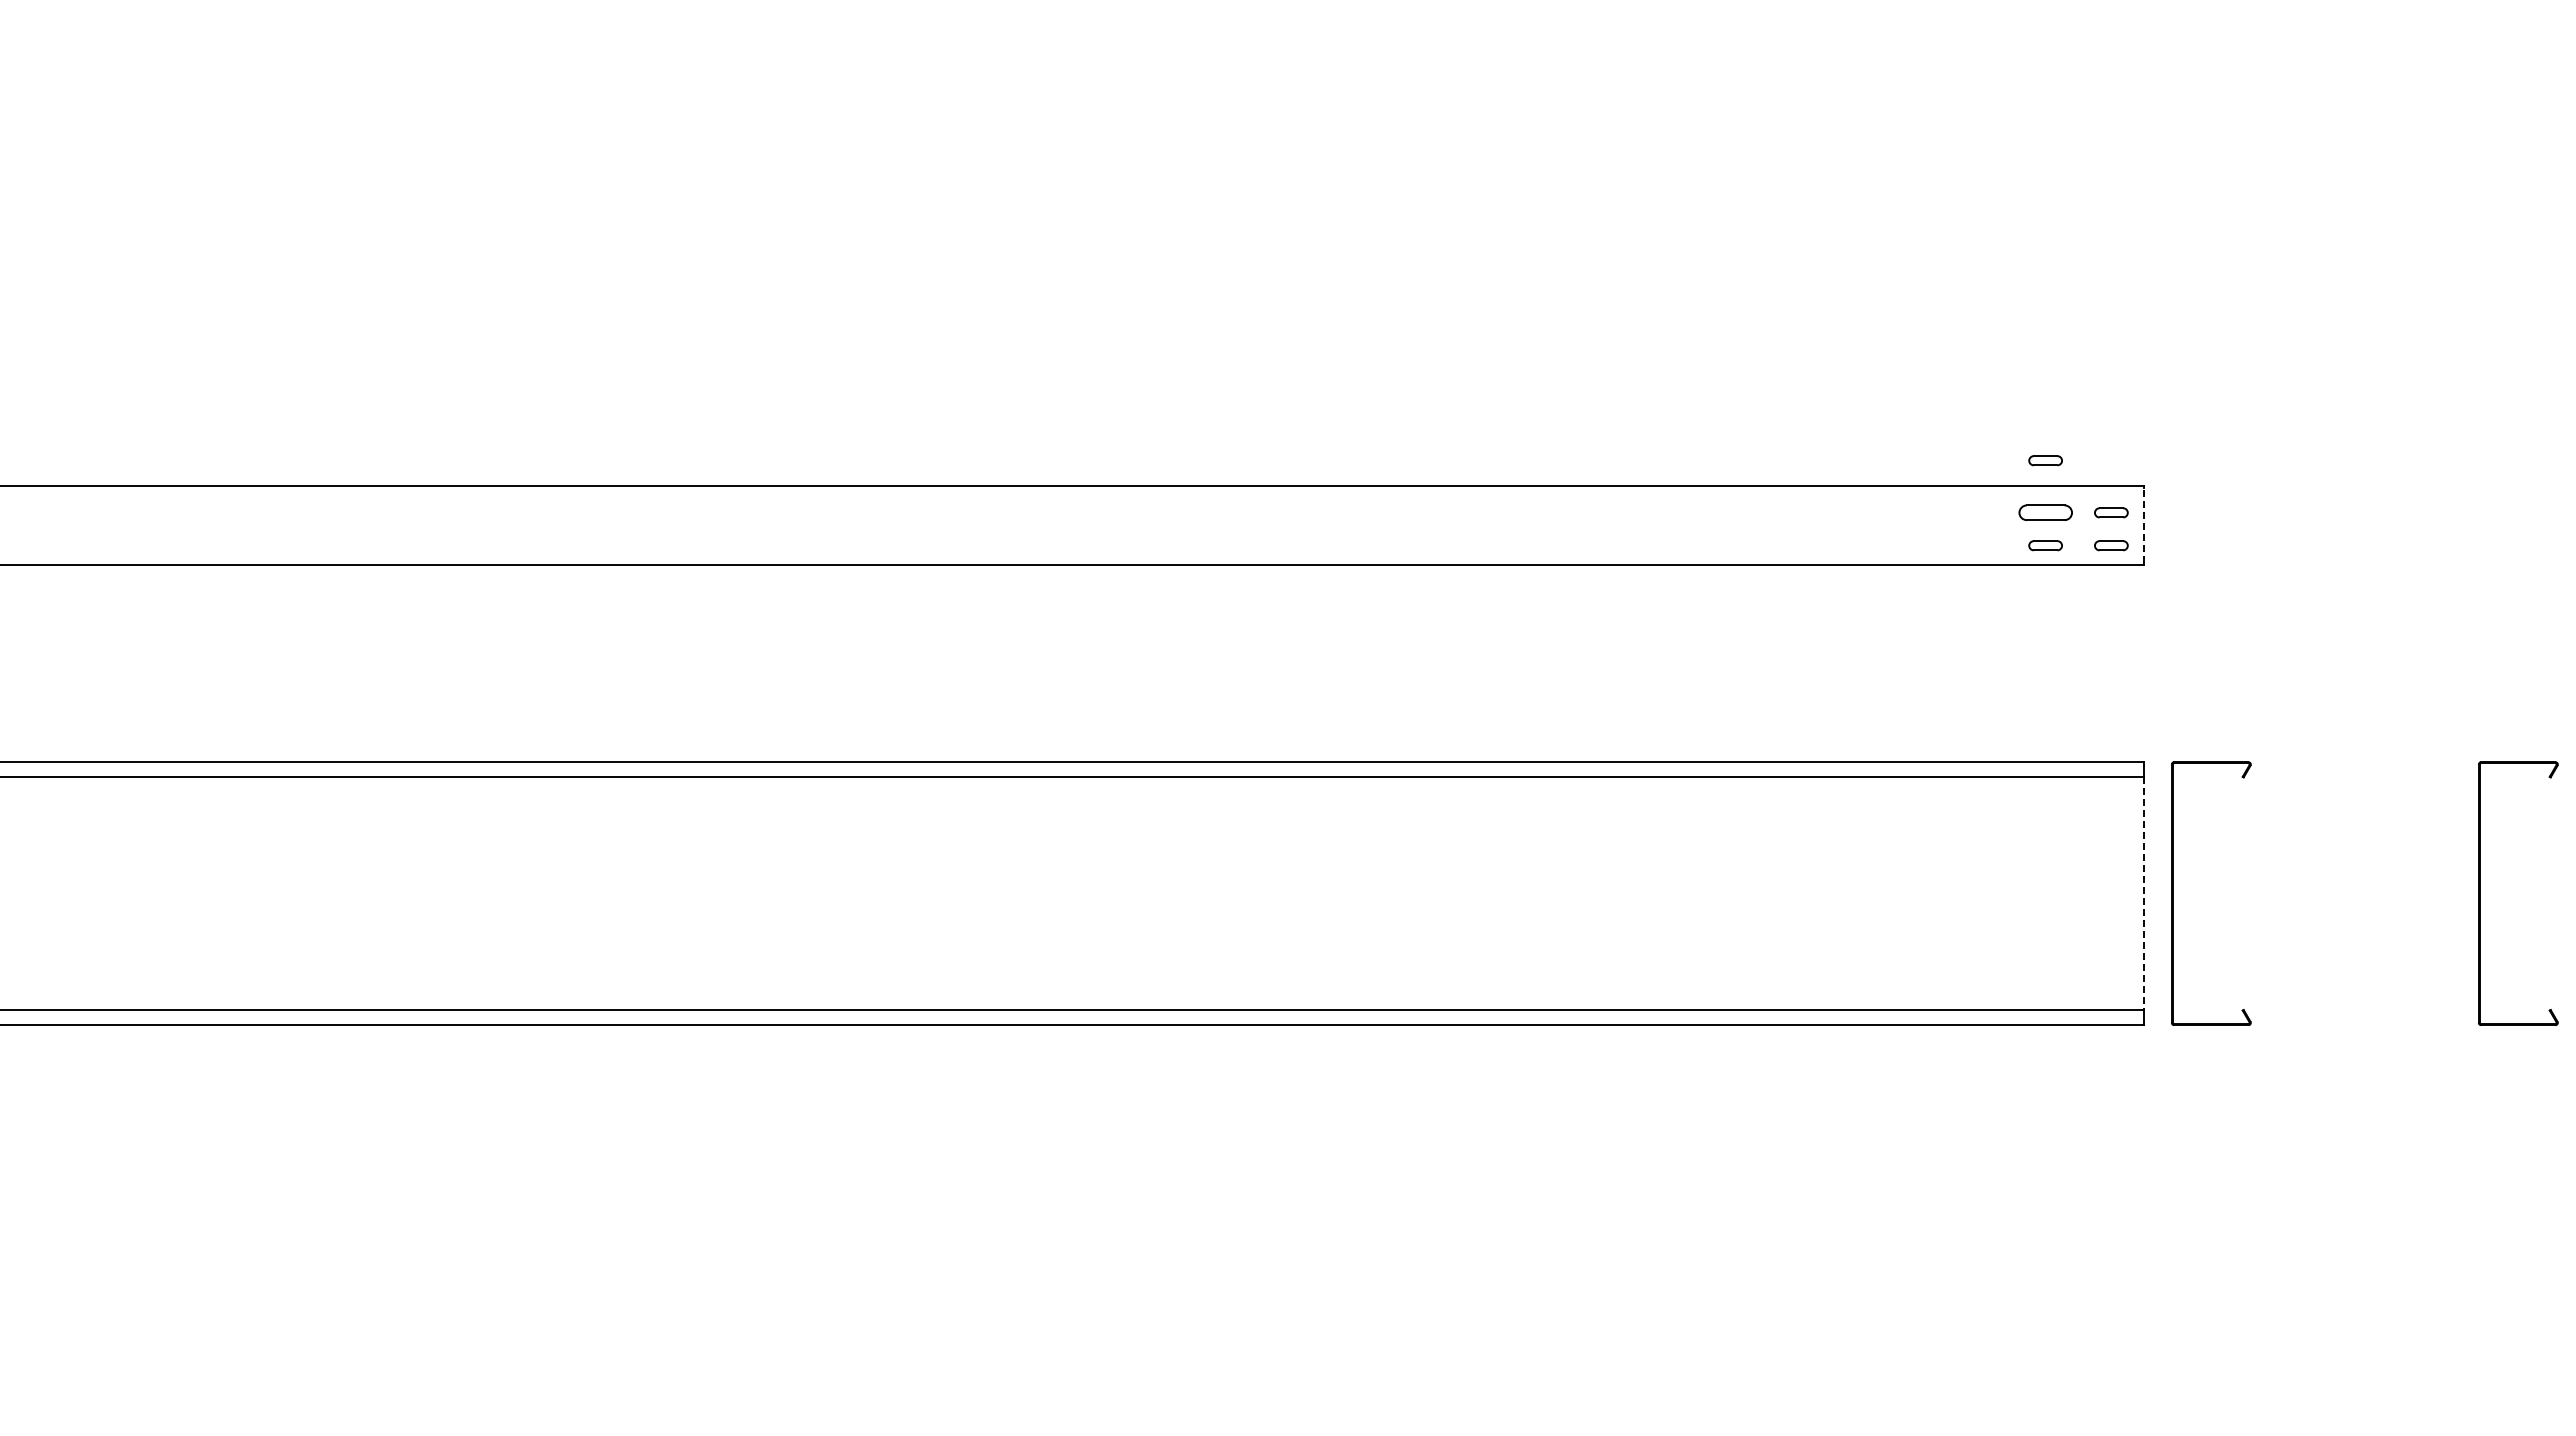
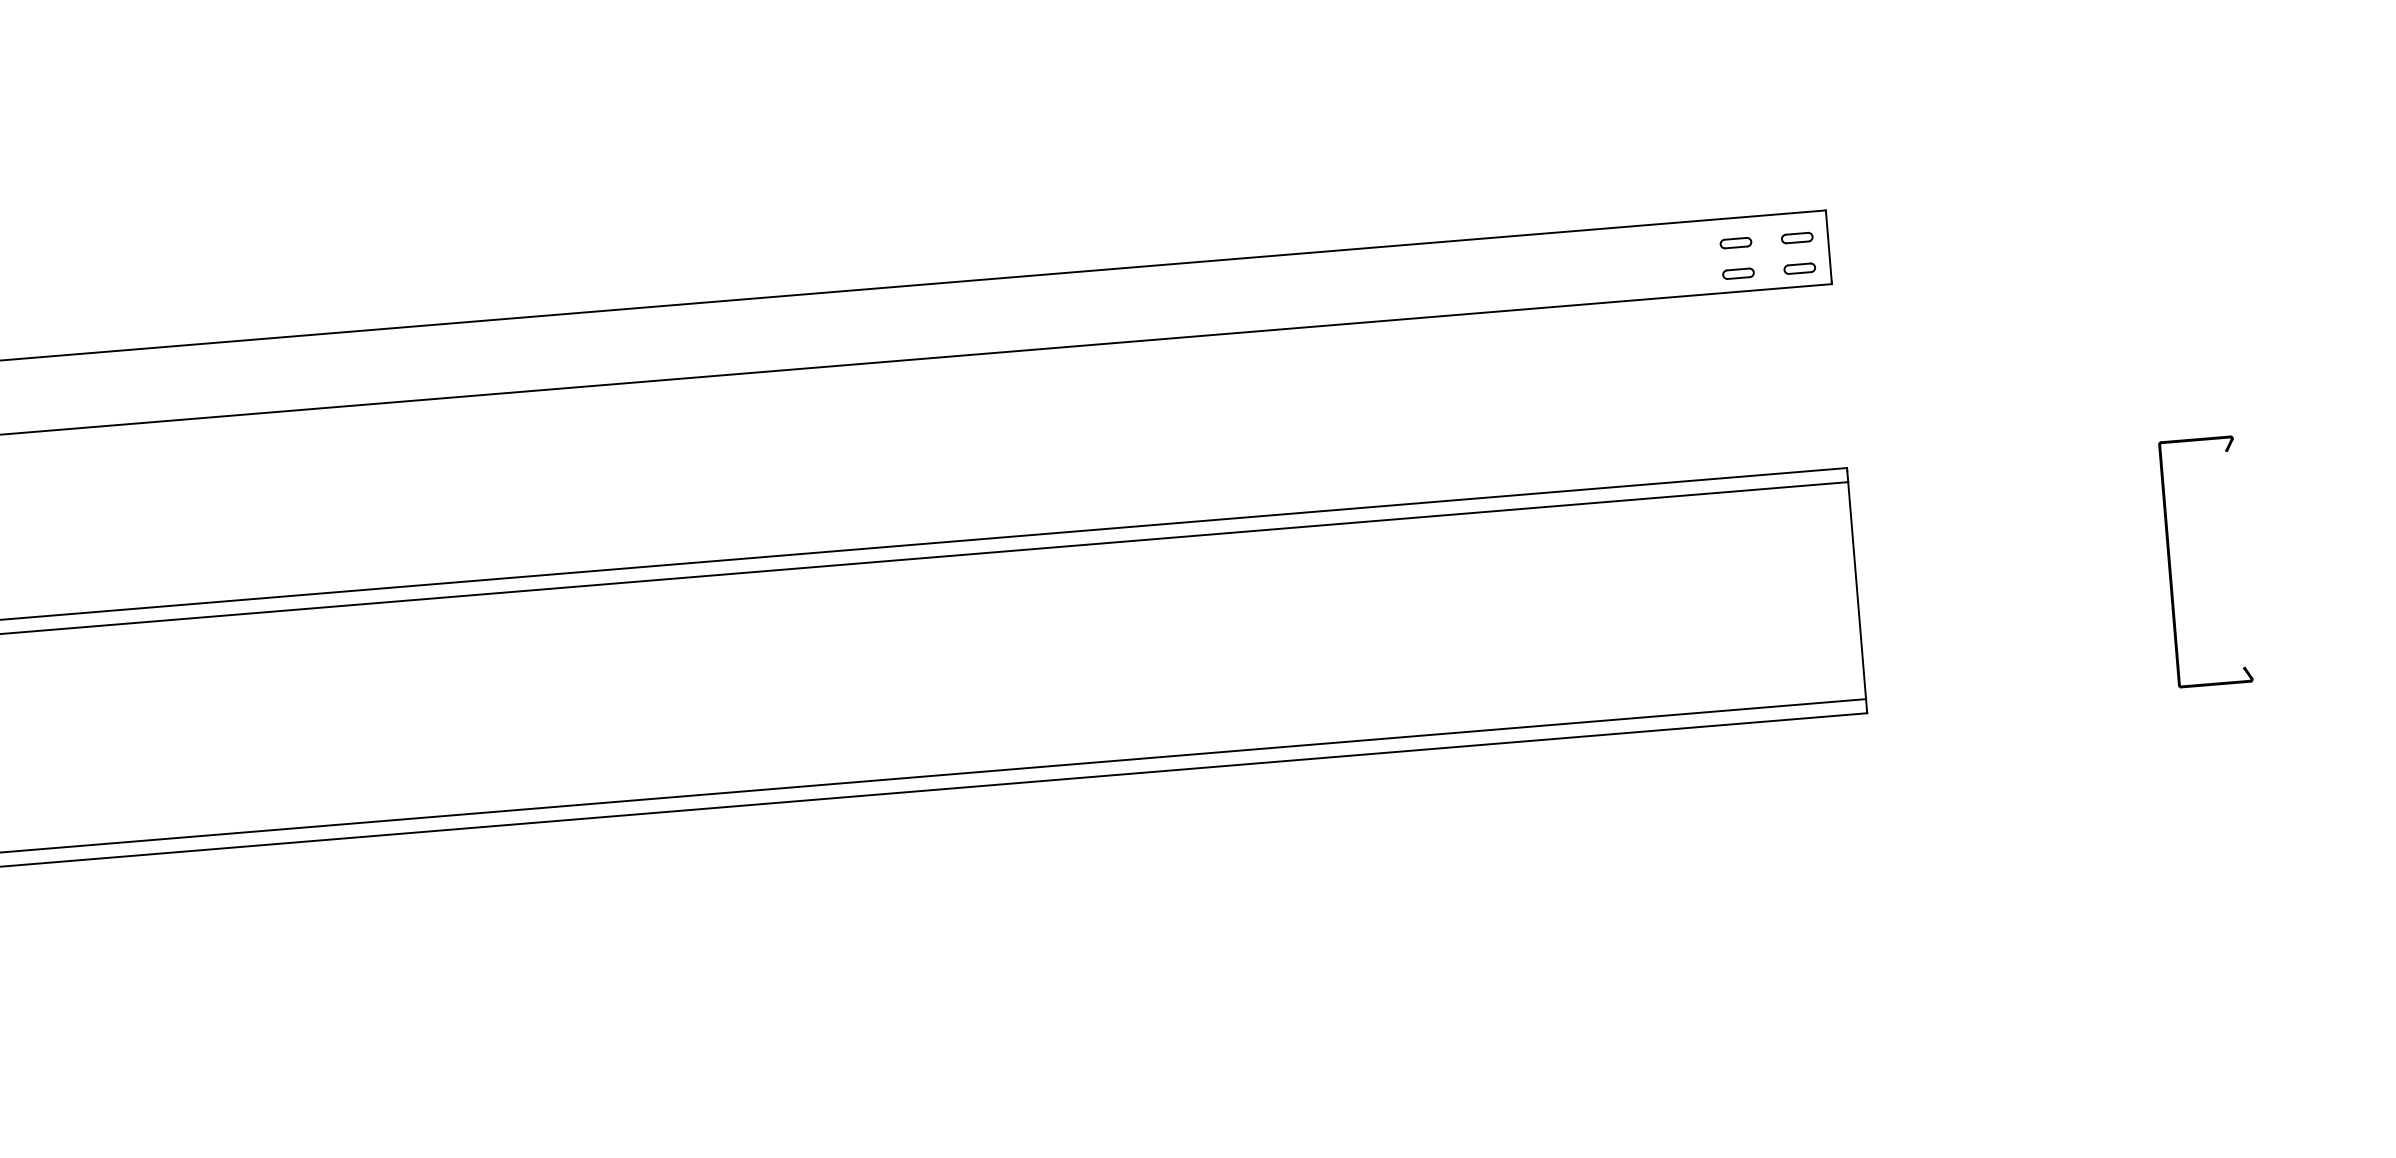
part: (2045, 460) -> (1731, 194), removed
part: (2045, 512) -> (1735, 242), size x0.62
line: (2144, 524) -> (1829, 246), dashed -> solid
part: (2173, 893) -> (1884, 588), removed
line: (2144, 894) -> (1857, 591), dashed -> solid

